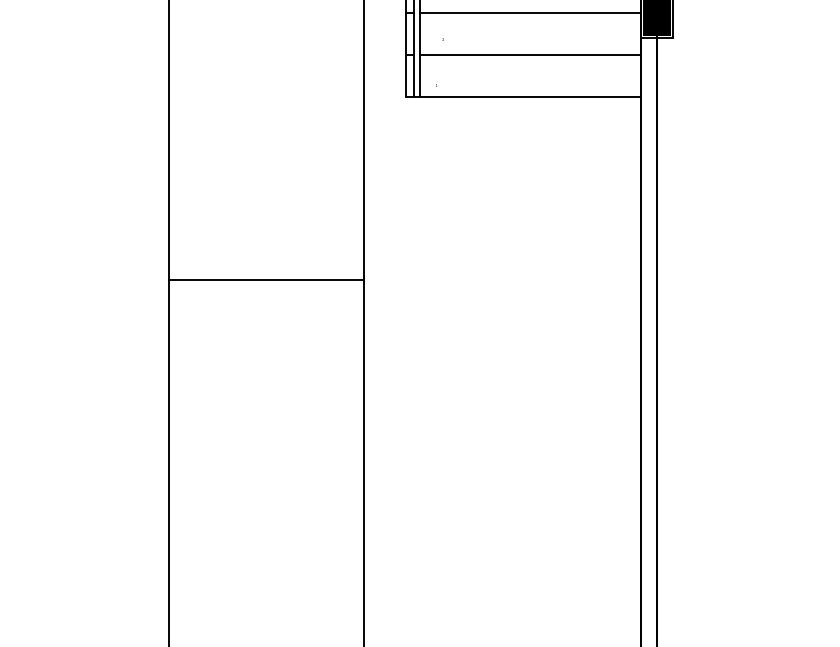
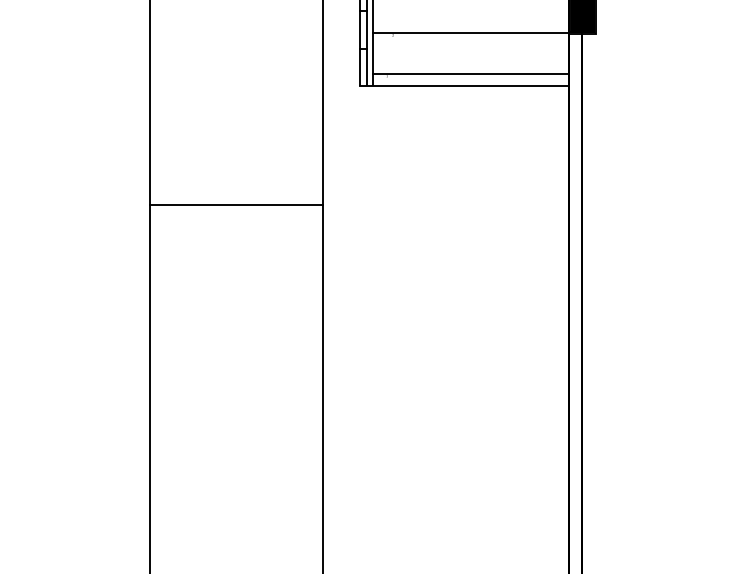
line: (530, 12) -> (470, 33), moved
line: (530, 54) -> (470, 73), moved
line: (266, 280) -> (236, 204), moved

